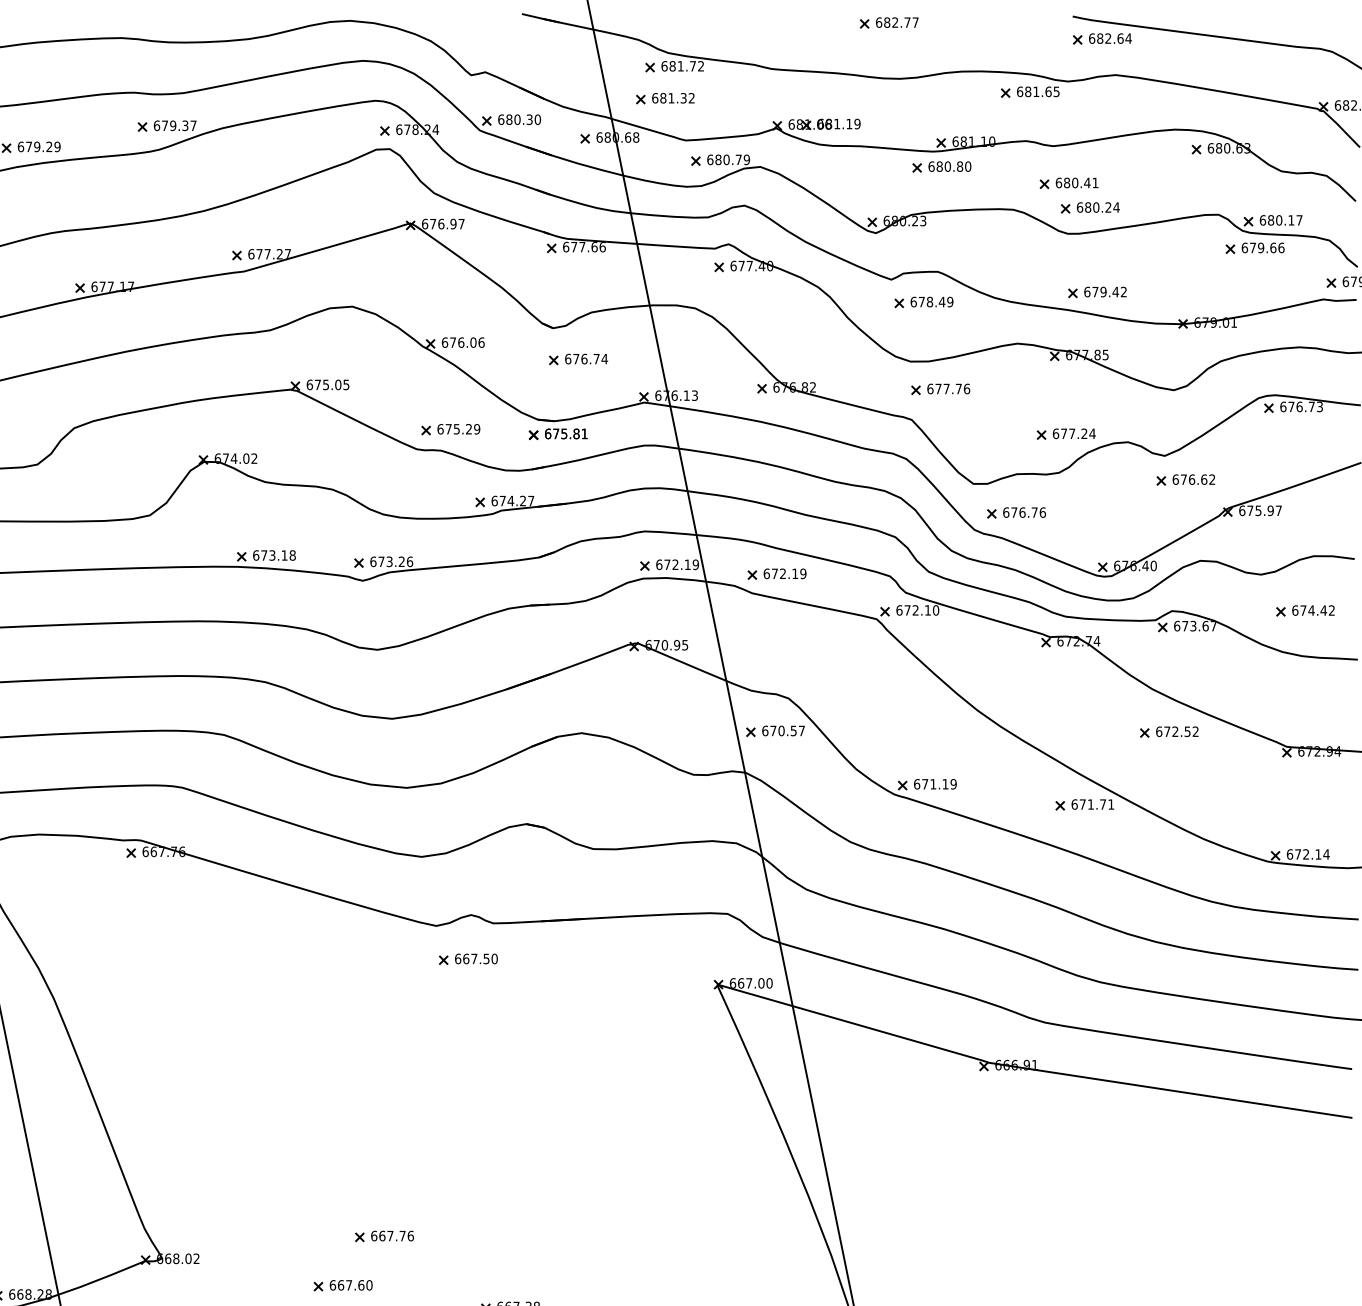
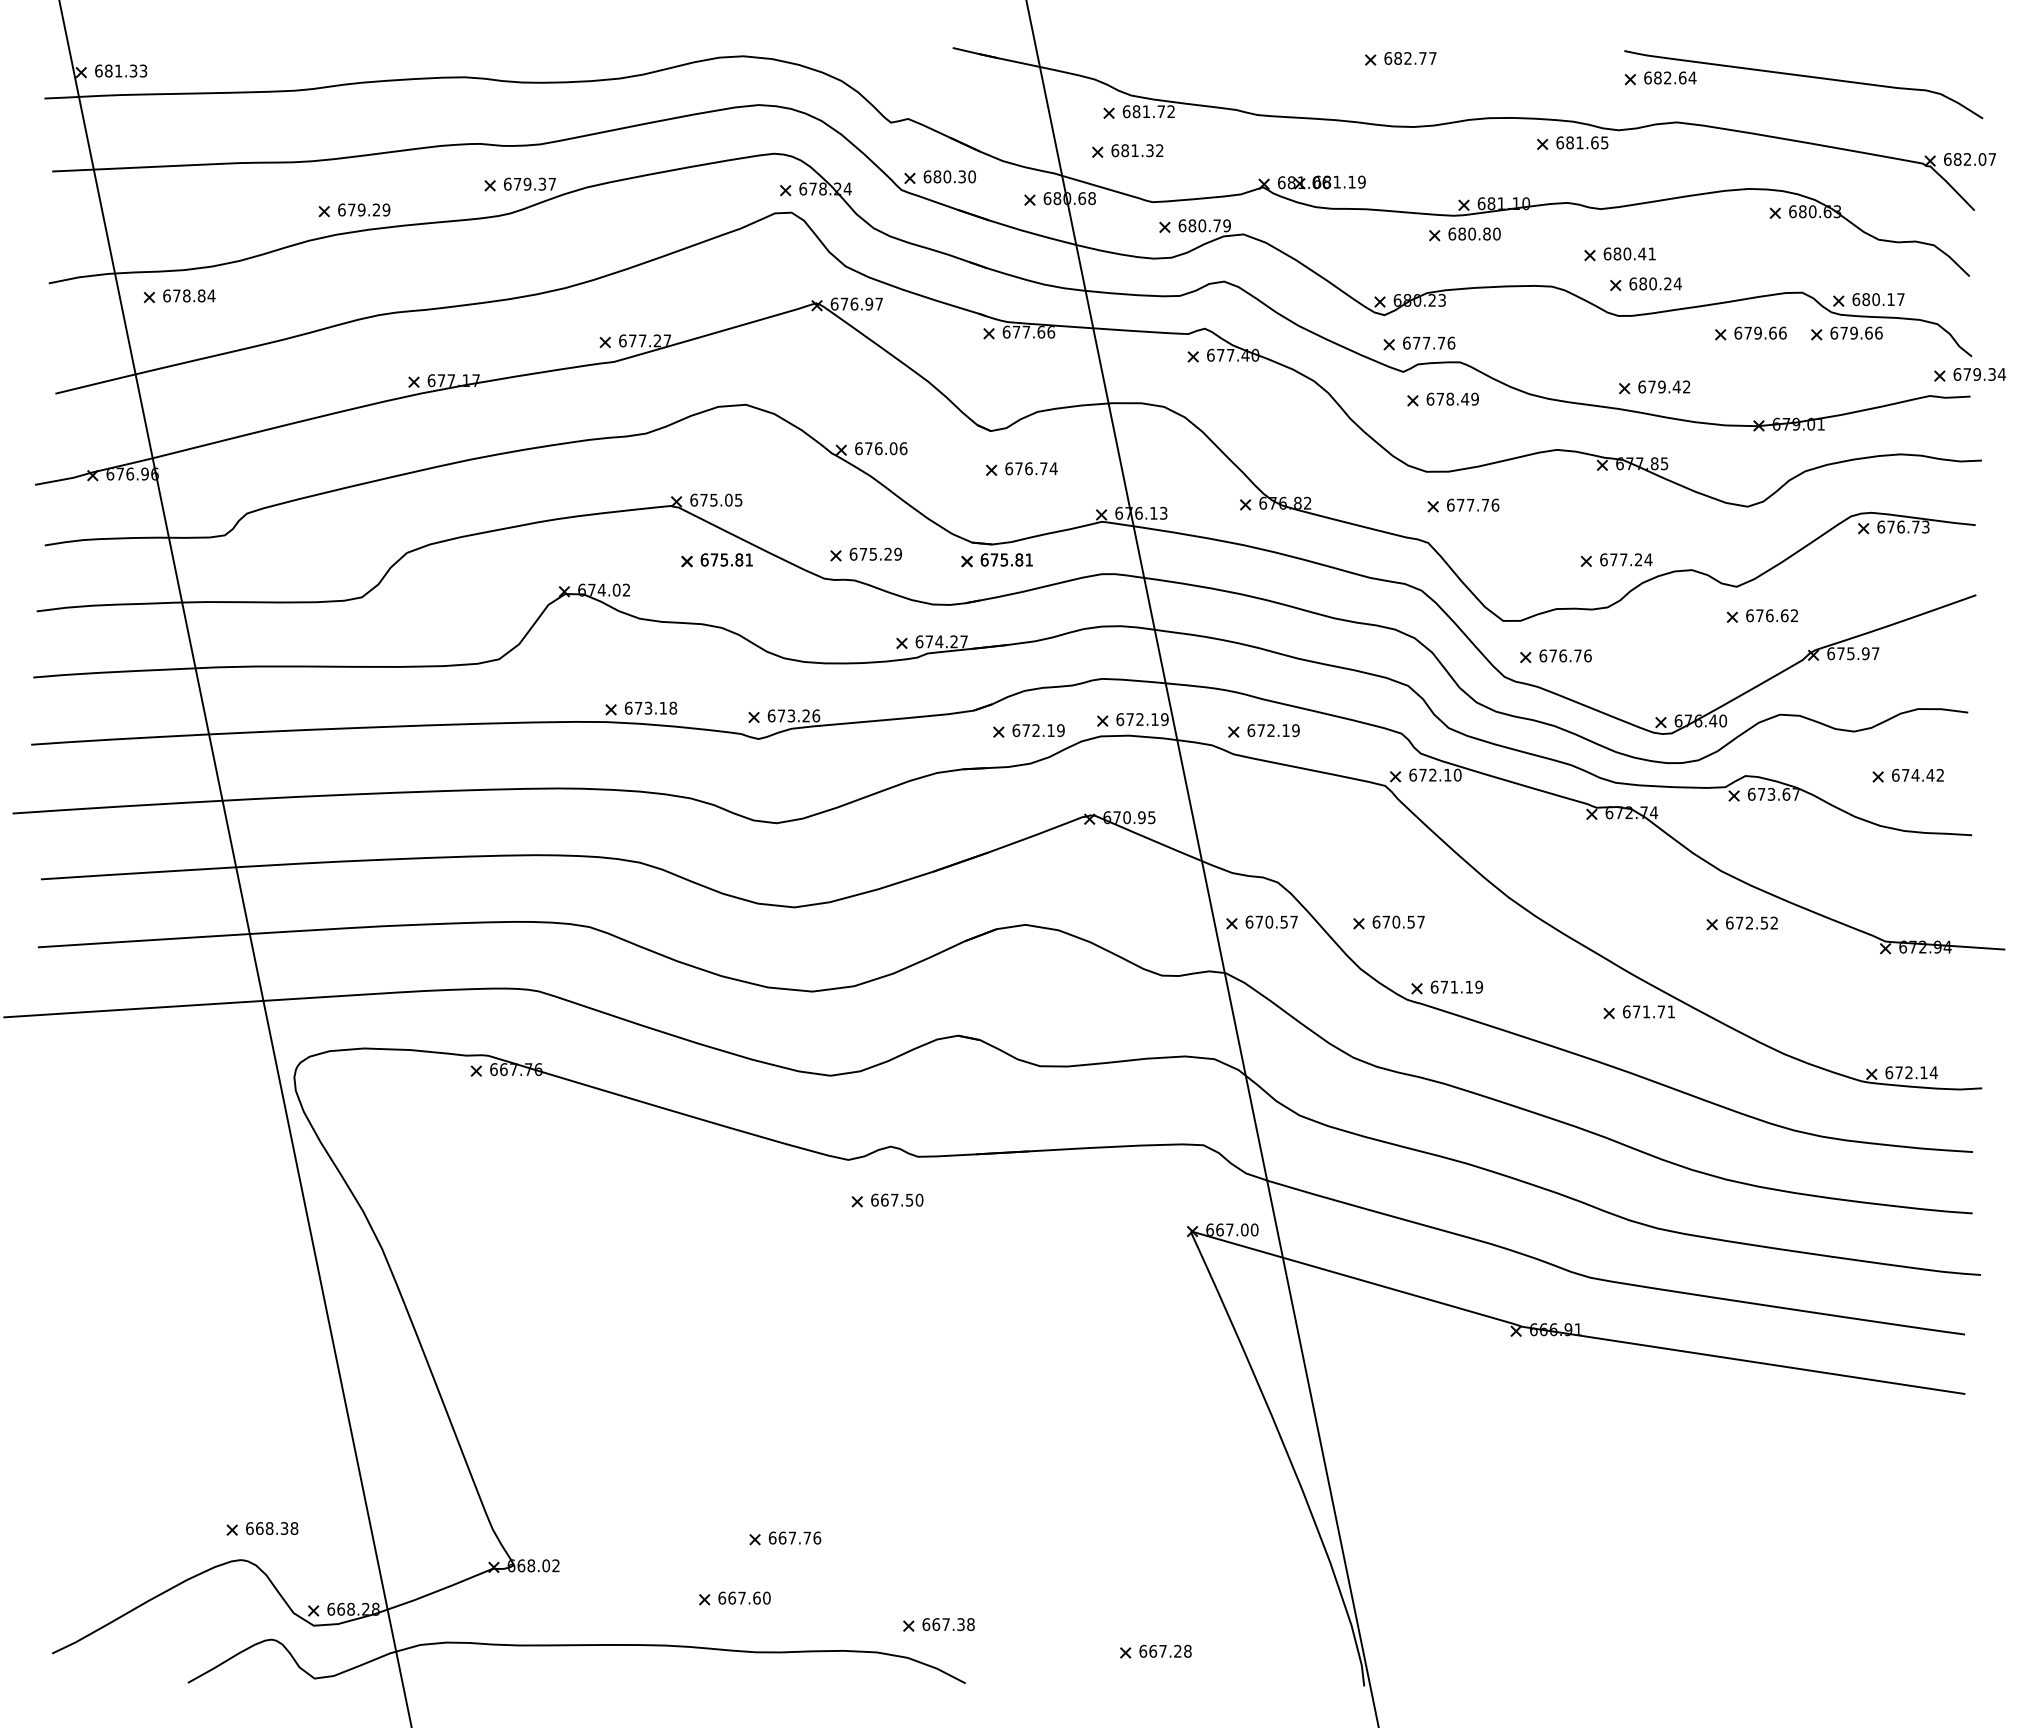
part: (1176, 248) -> (1750, 333), added
part: (904, 256) -> (1419, 343), added
part: (328, 434) -> (716, 560), added
part: (584, 573) -> (1028, 730), added
part: (879, 731) -> (1388, 922), added

